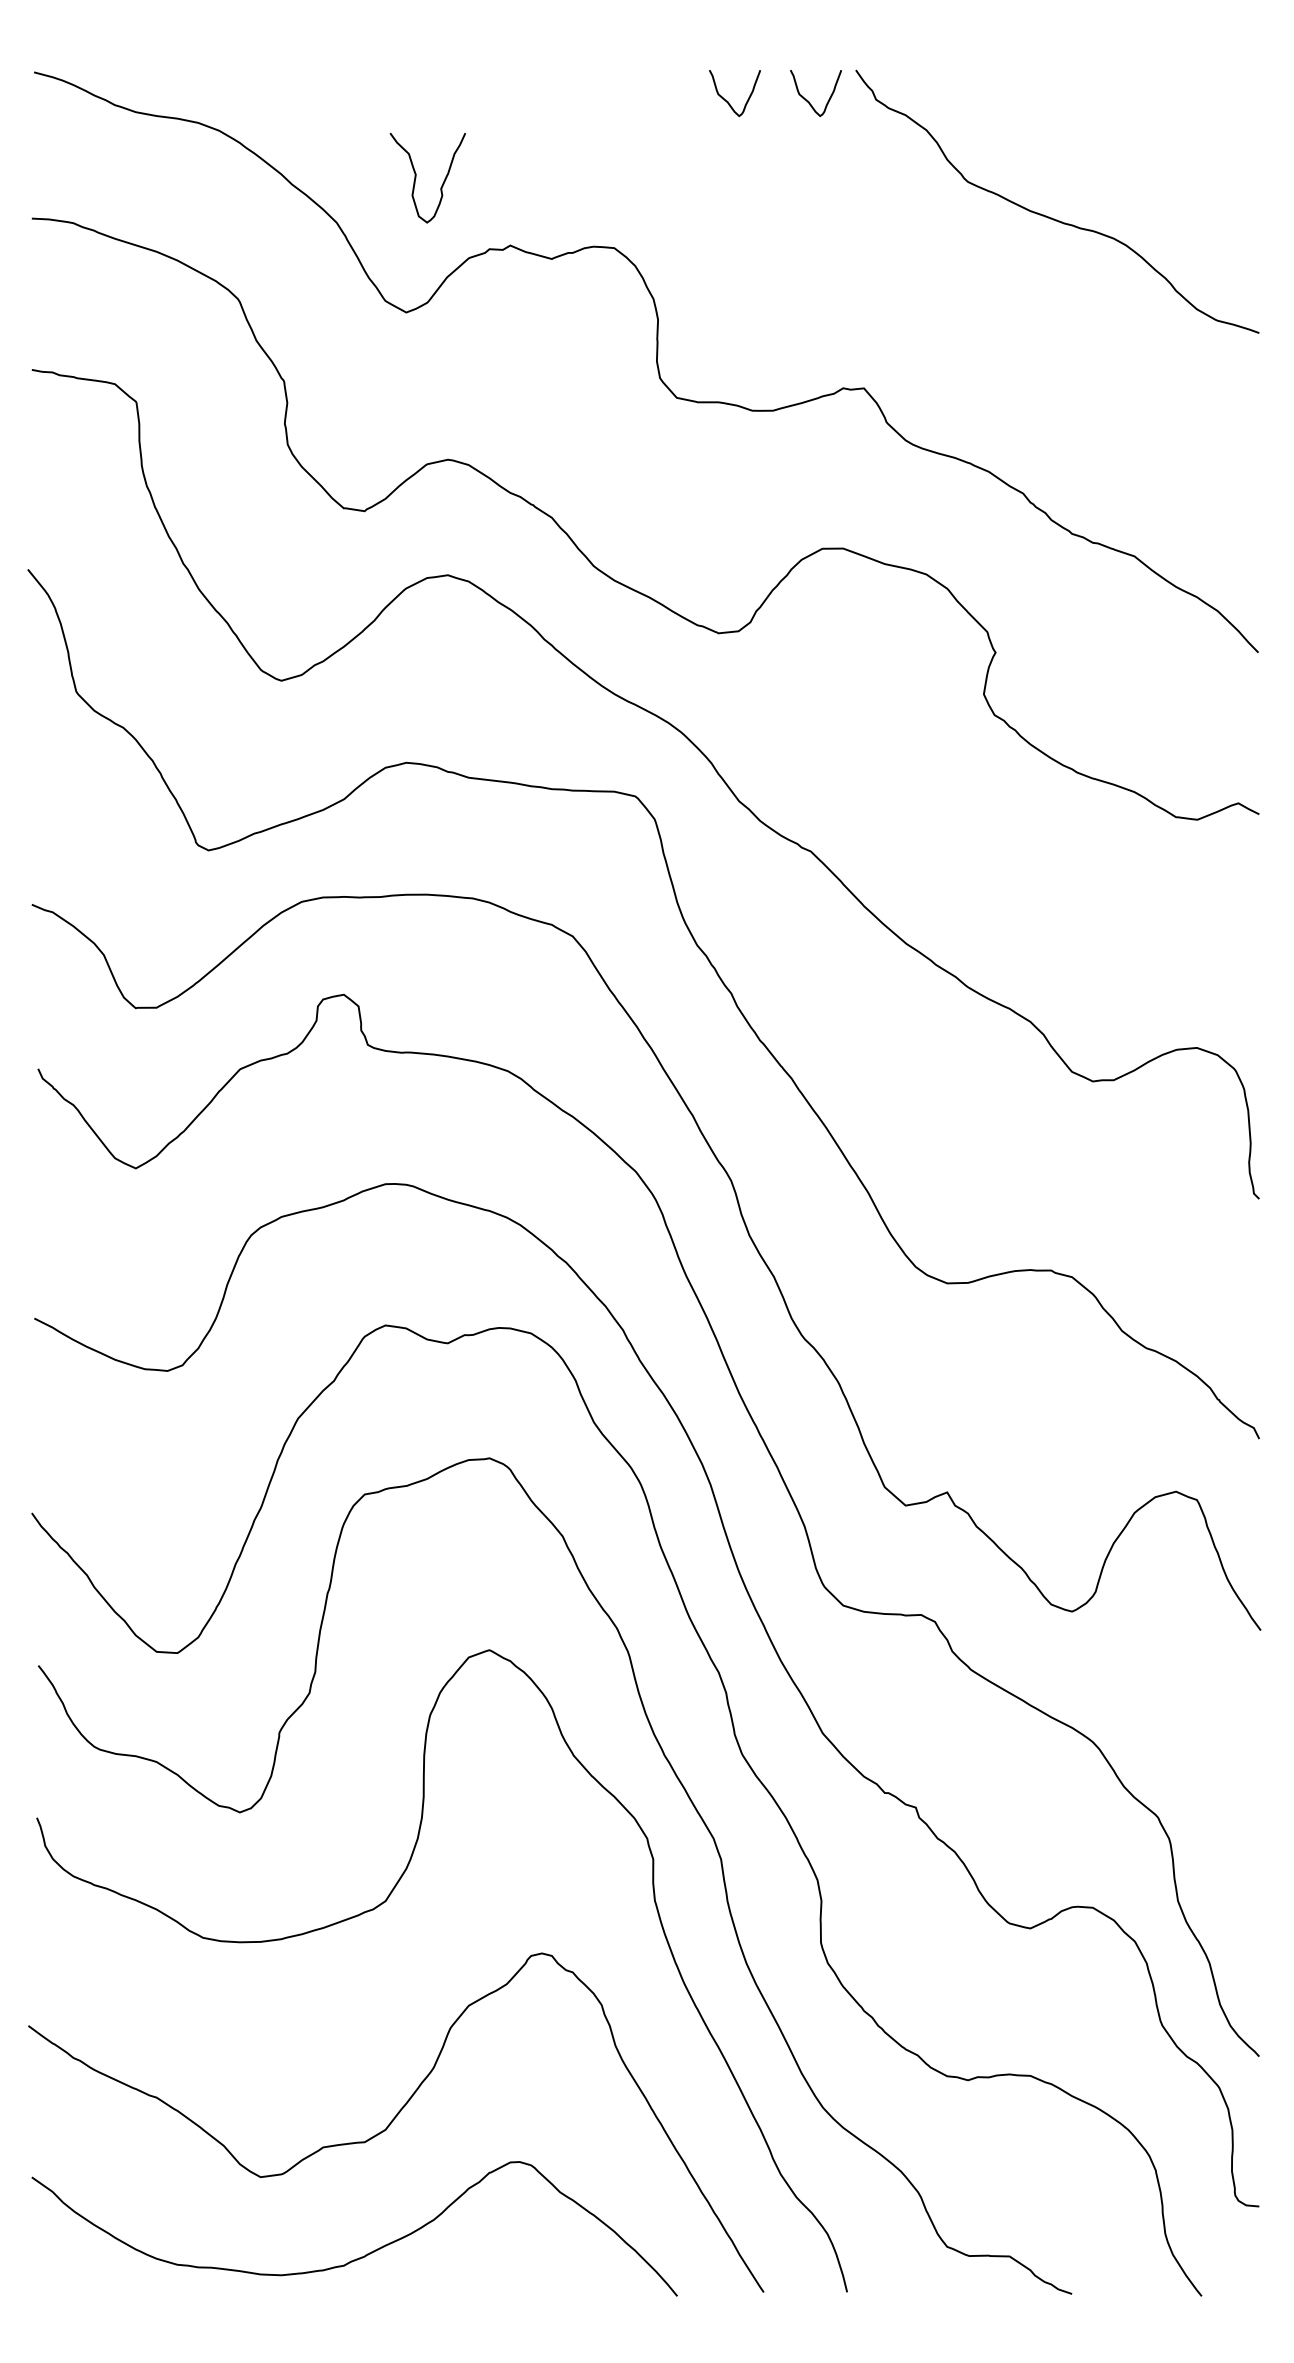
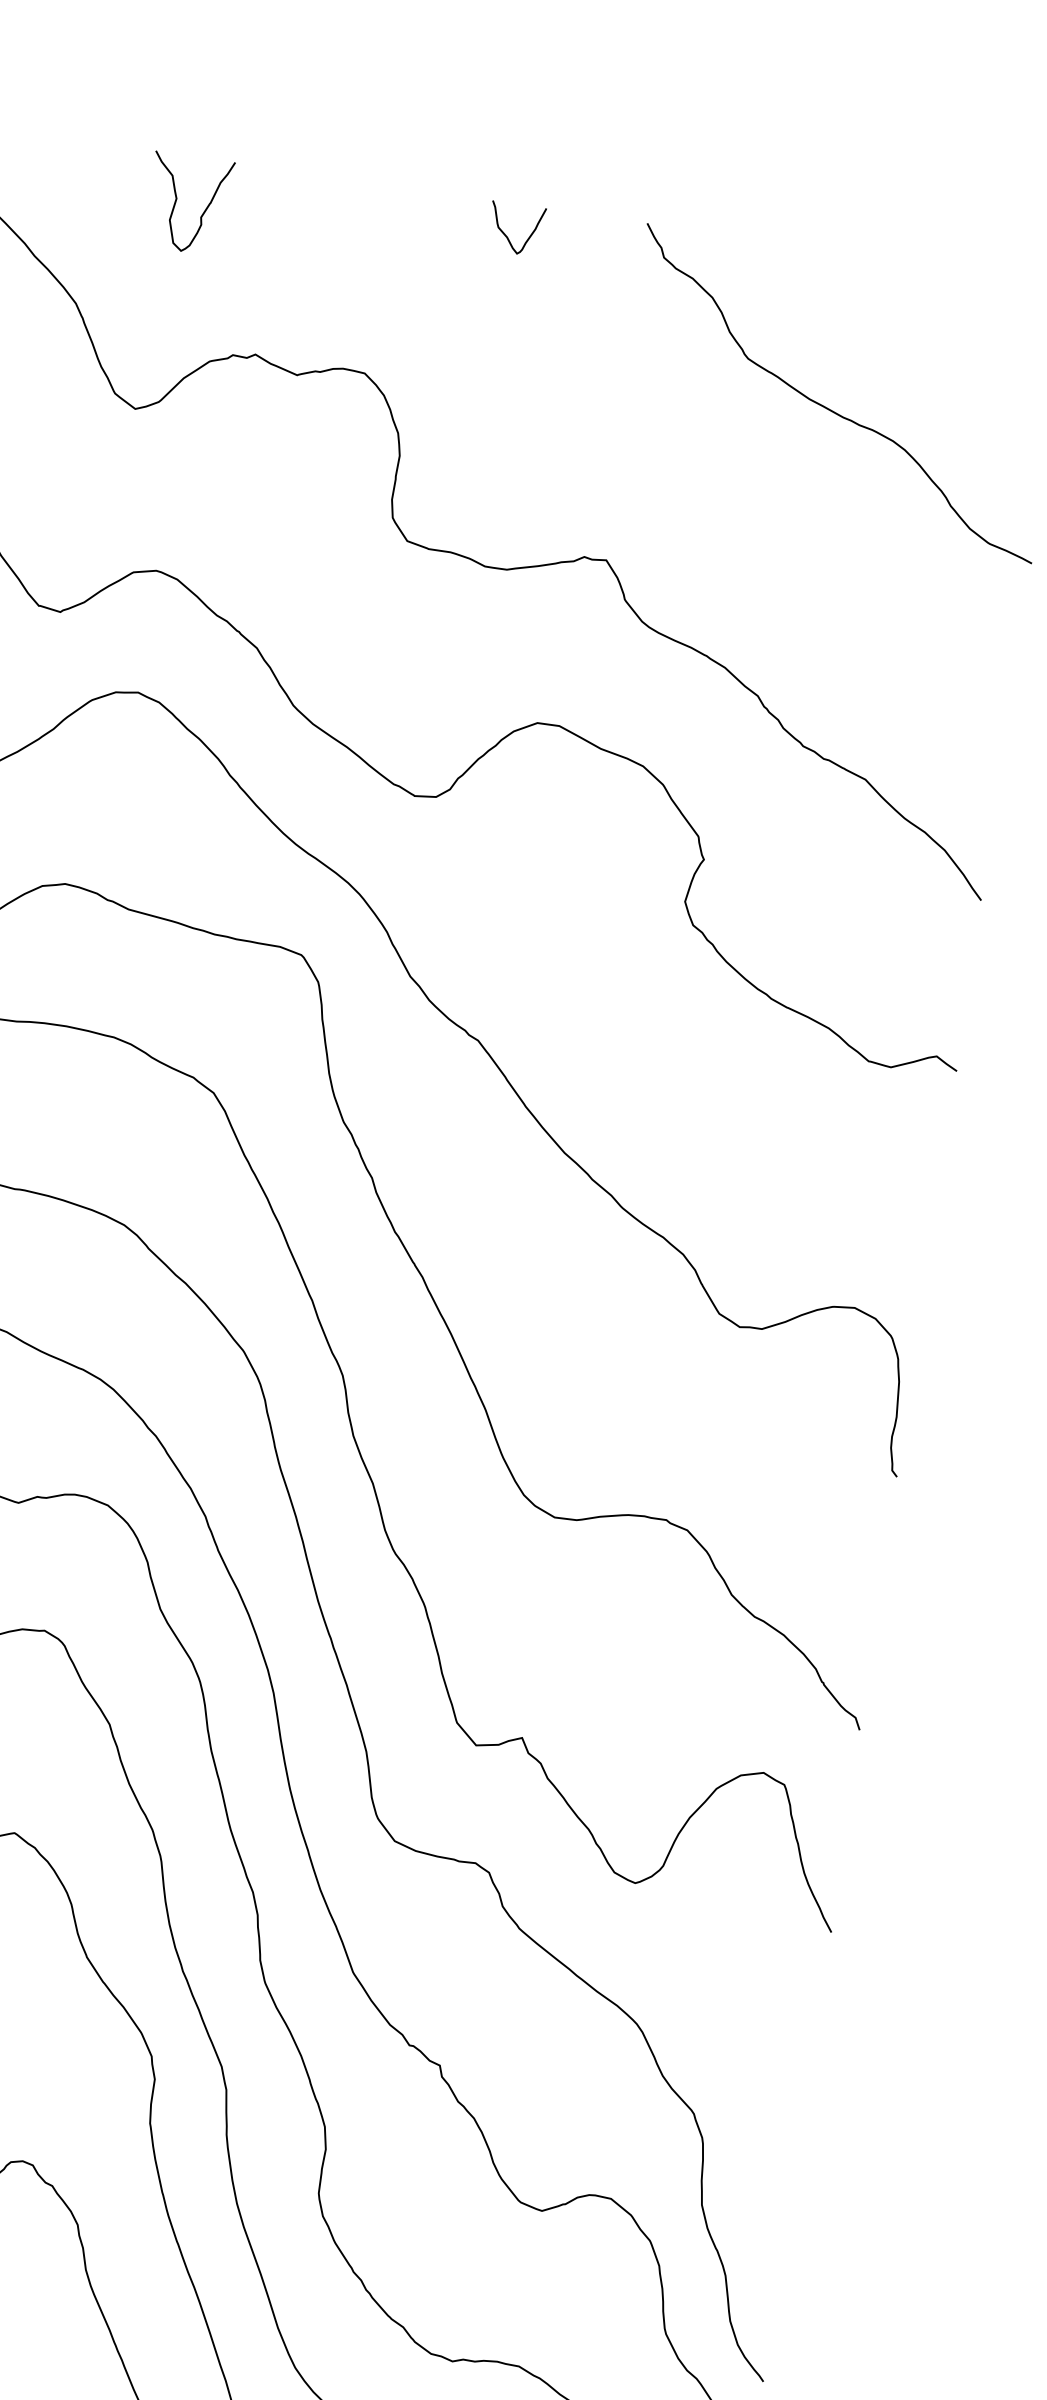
curve: (808, 100) -> (592, 247), removed
curve: (416, 178) -> (176, 202), moved

